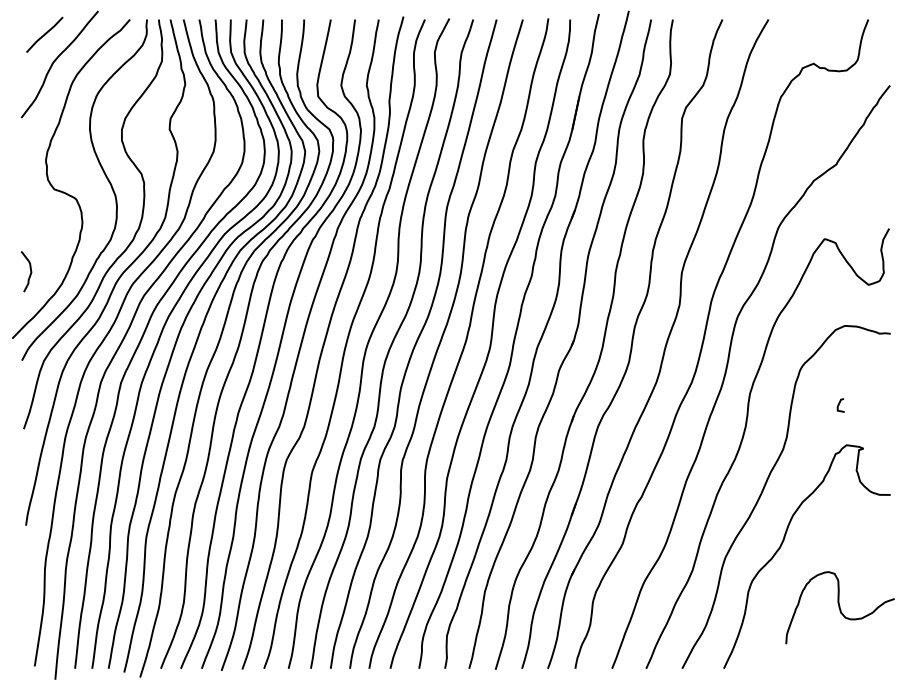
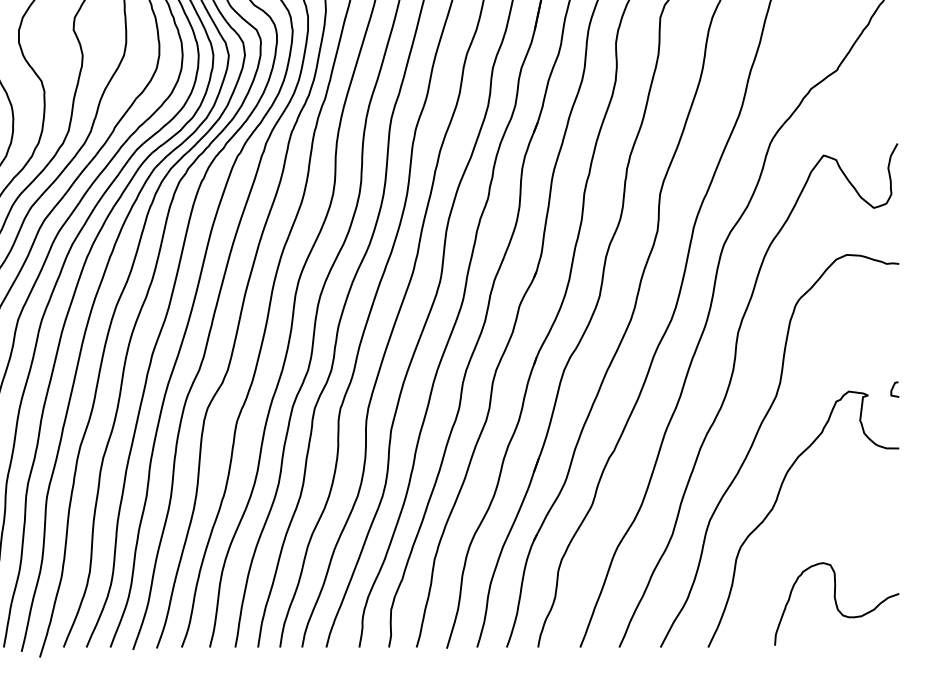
line: (839, 405) -> (893, 389), moved
curve: (839, 607) -> (836, 603), moved

